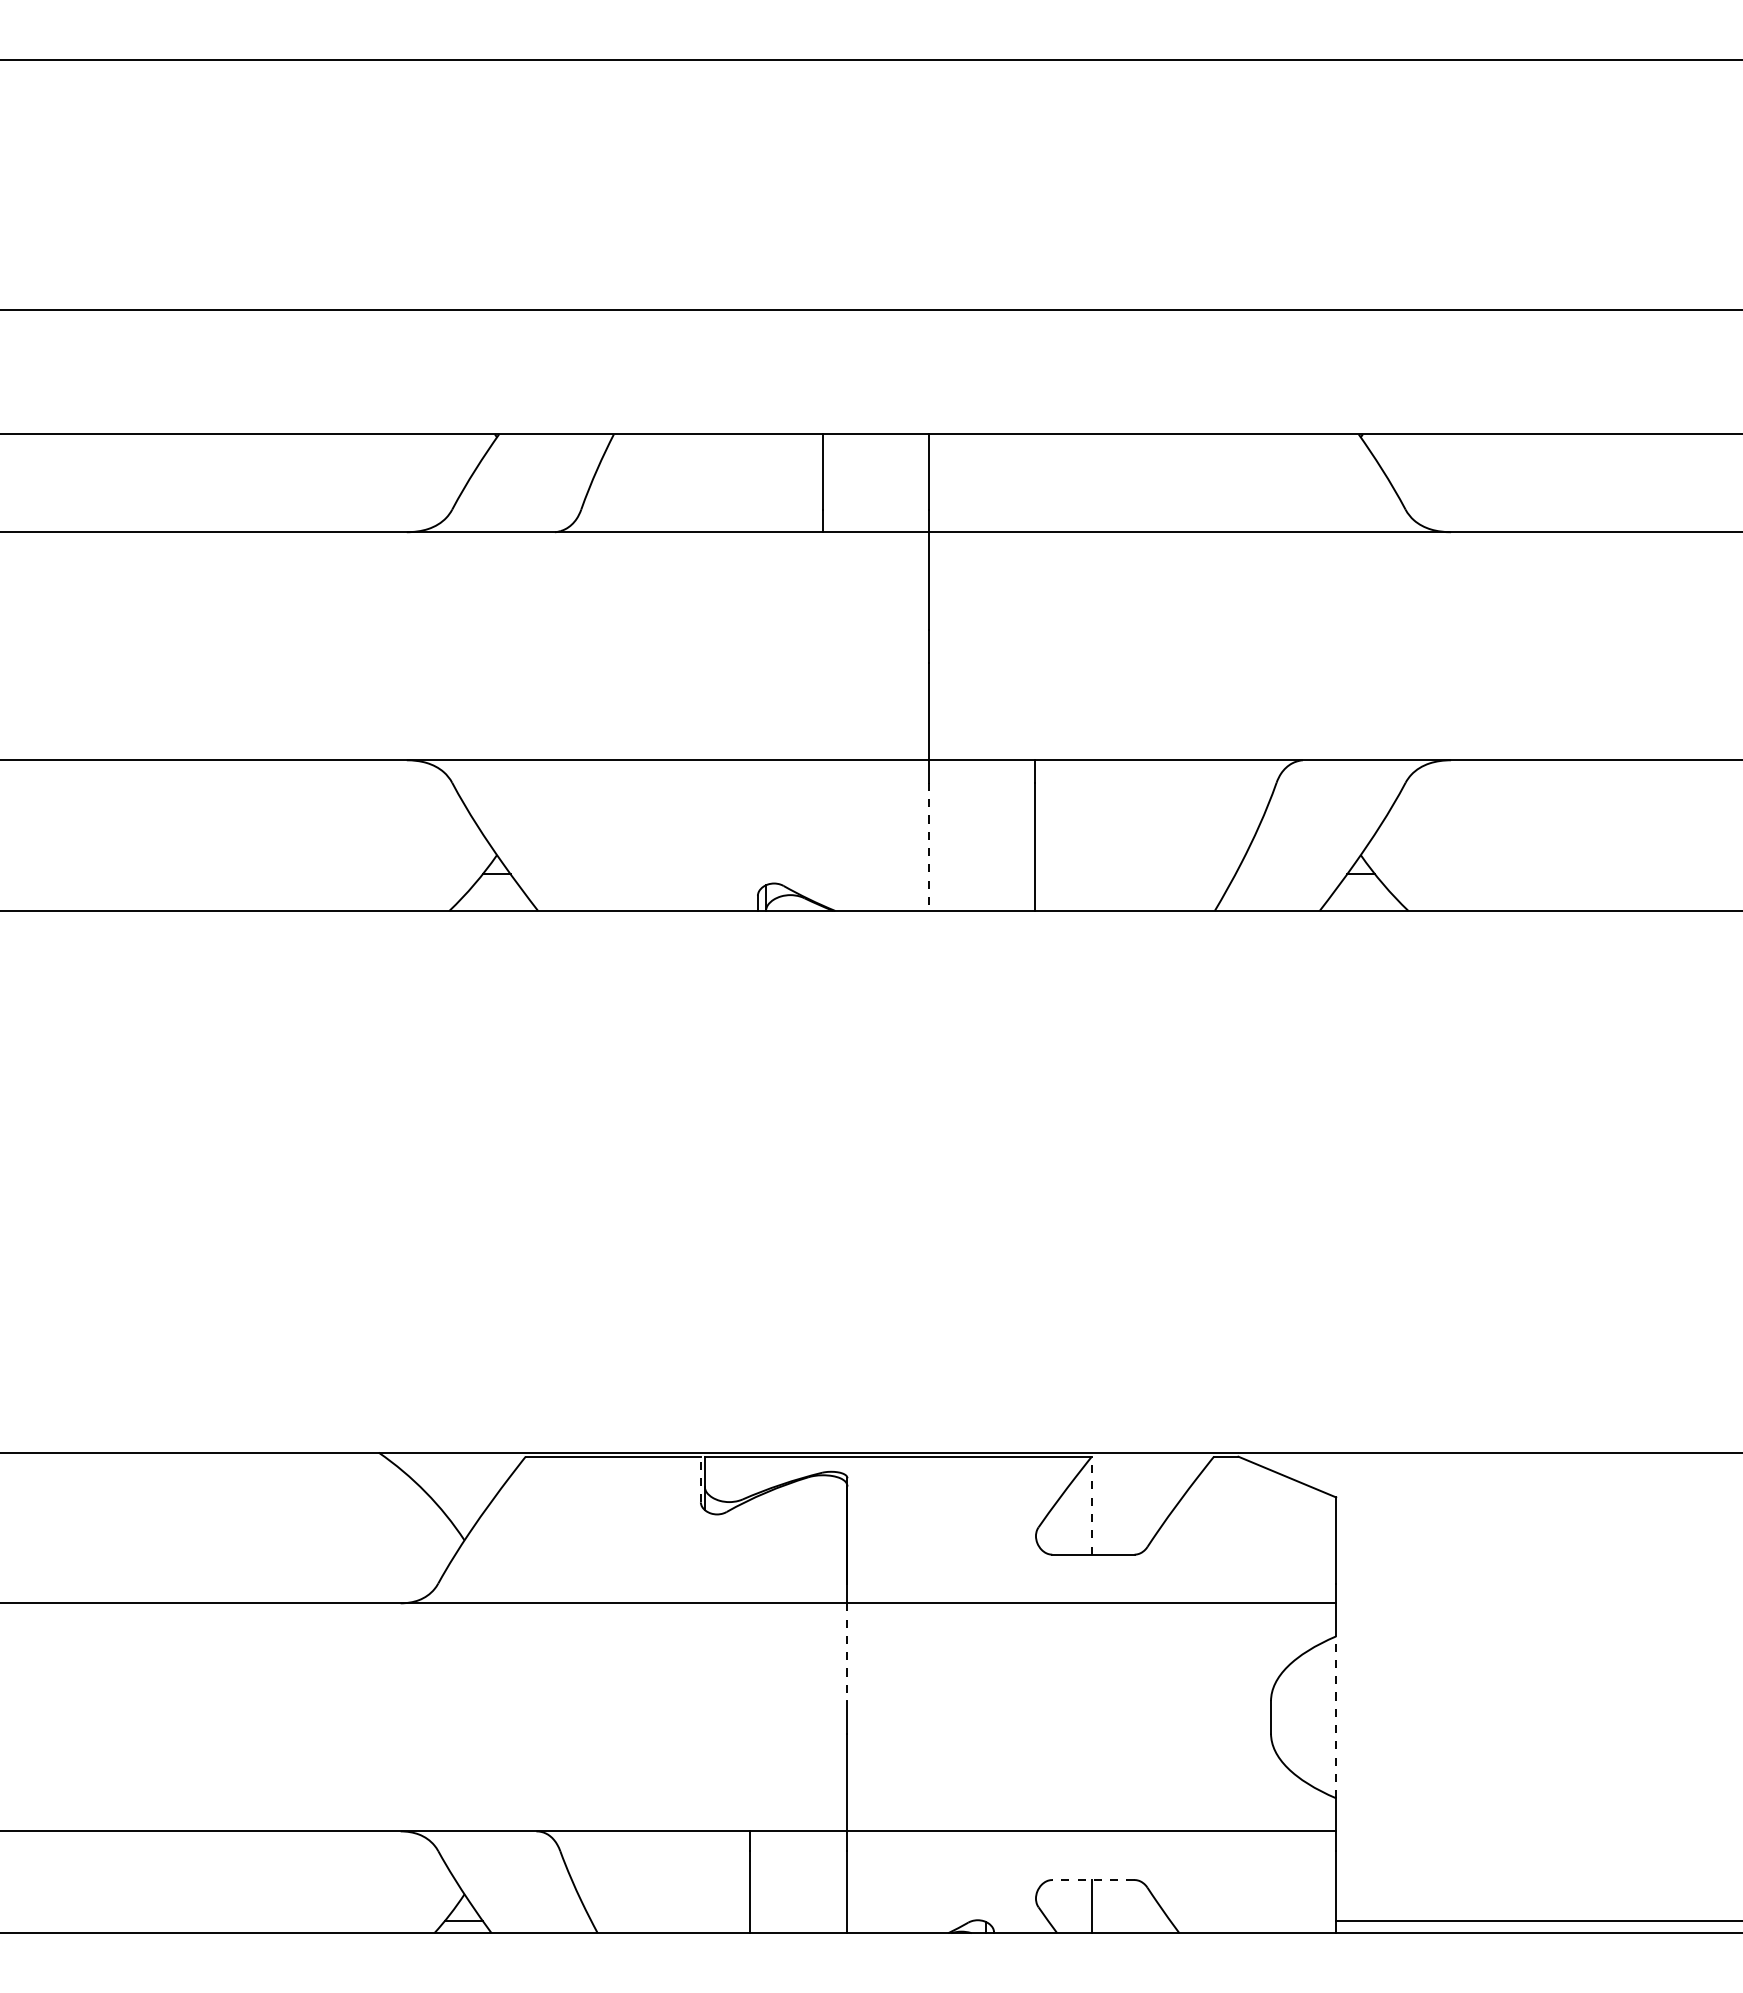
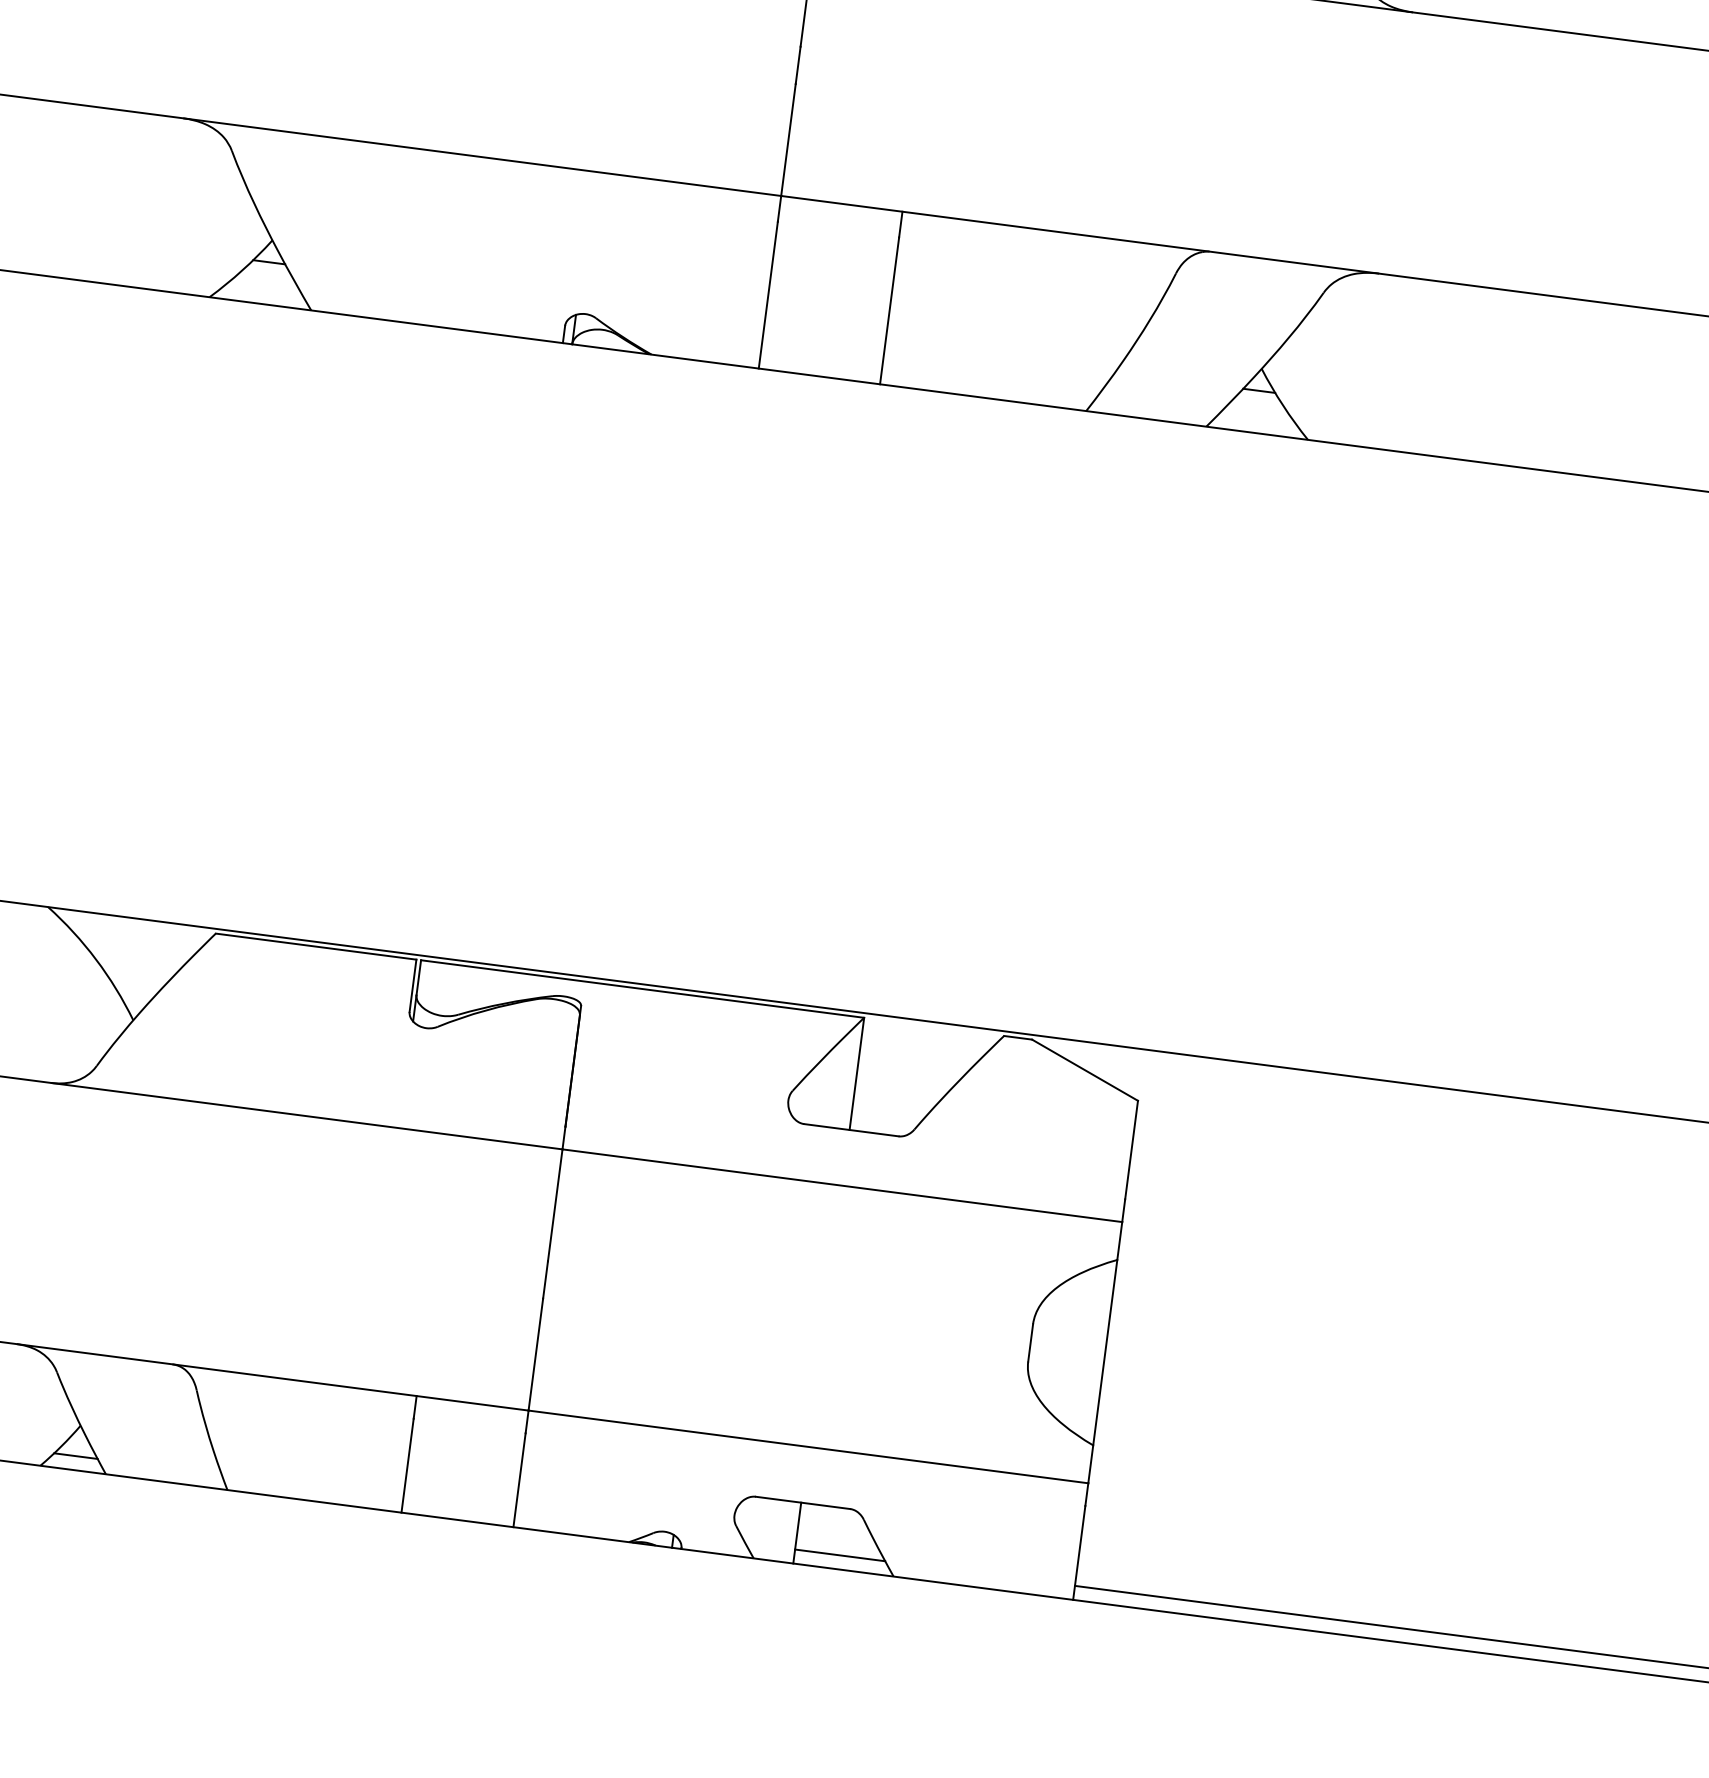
line: (928, 847) -> (767, 295), dashed -> solid
line: (700, 1479) -> (412, 985), dashed -> solid
line: (1091, 1505) -> (856, 1073), dashed -> solid
line: (847, 1652) -> (555, 1205), dashed -> solid
line: (1336, 1717) -> (1105, 1352), dashed -> solid
line: (1092, 1880) -> (801, 1503), dashed -> solid
line: (1130, 1920) -> (839, 1554), added

